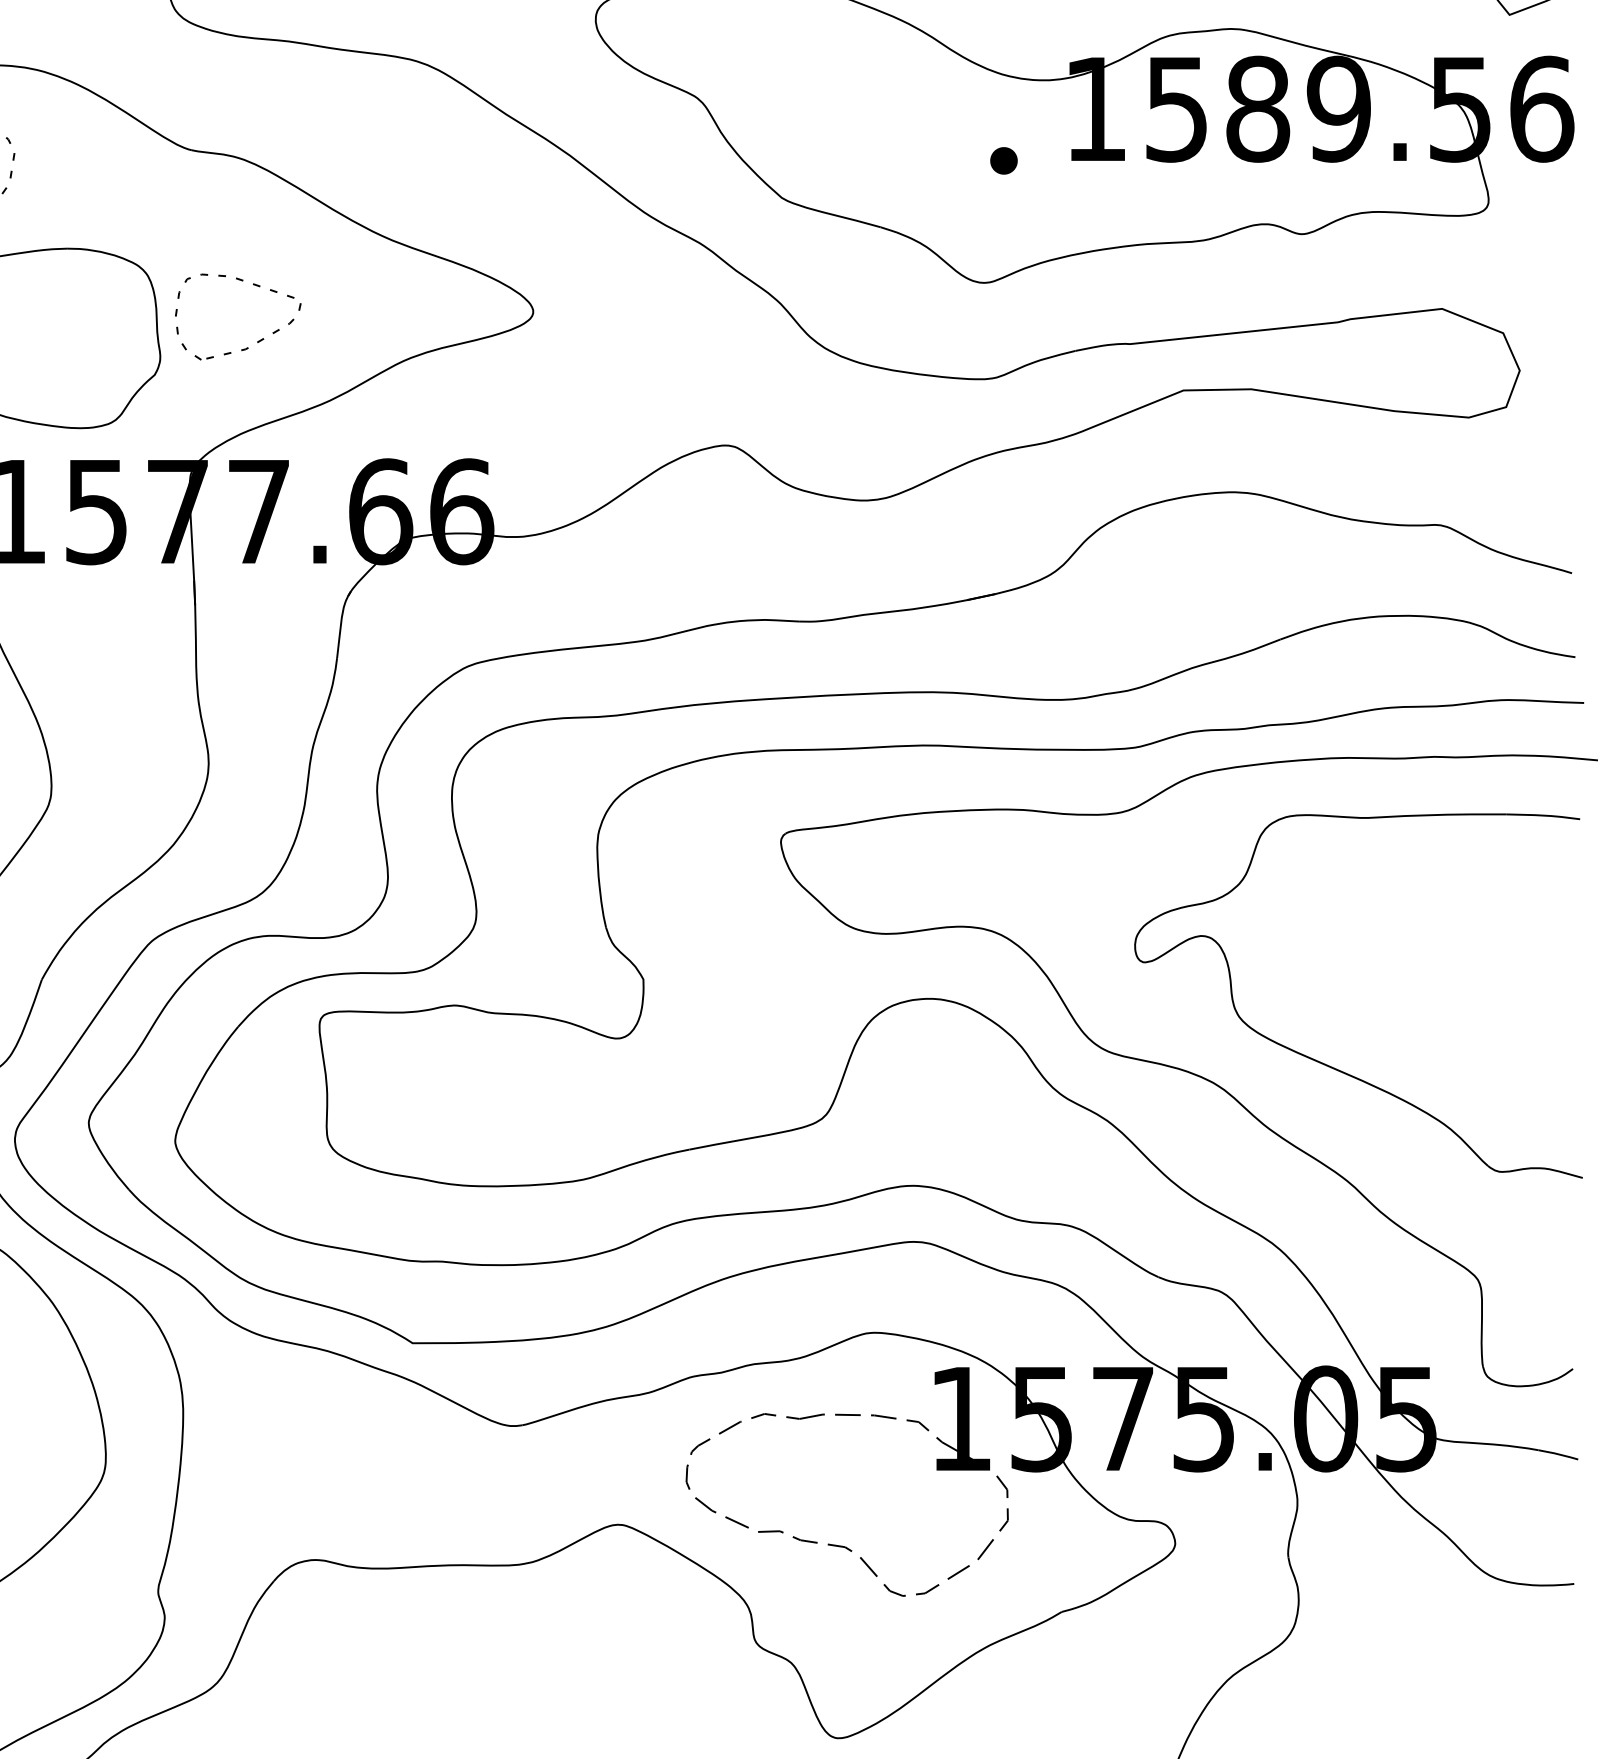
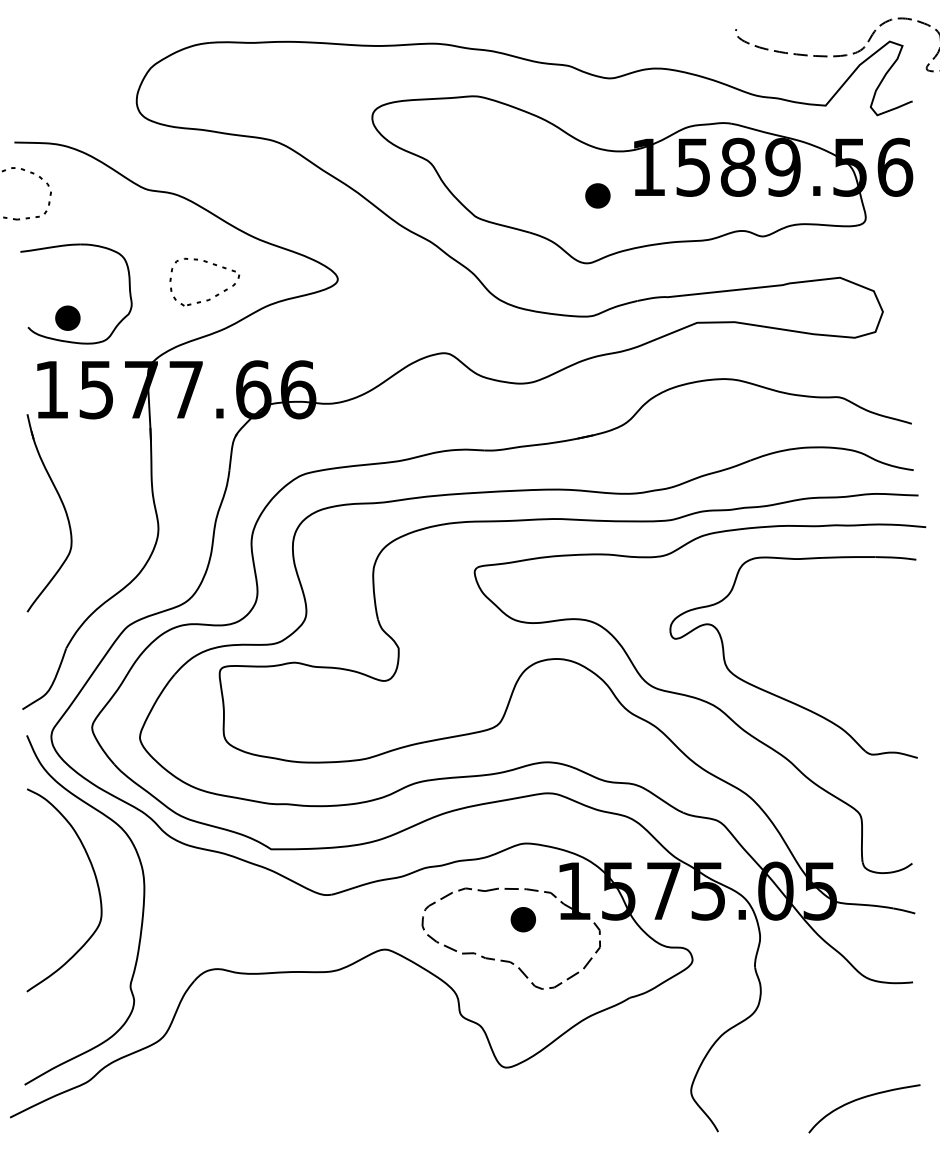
part: (1003, 160) -> (597, 195), size x1.67
part: (259, 339) -> (216, 294), moved
part: (44, 380) -> (67, 317), added
part: (867, 1470) -> (522, 919), added

